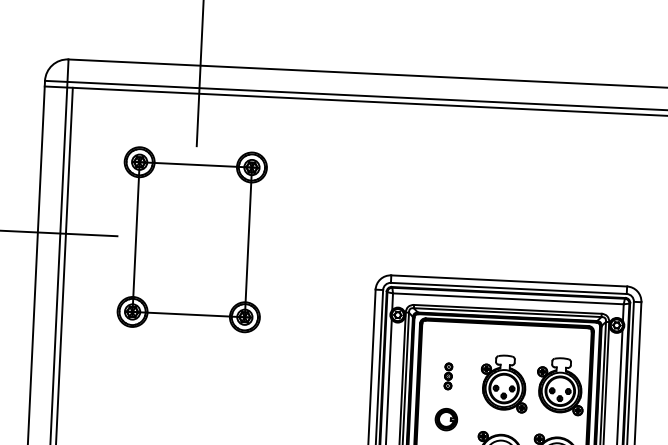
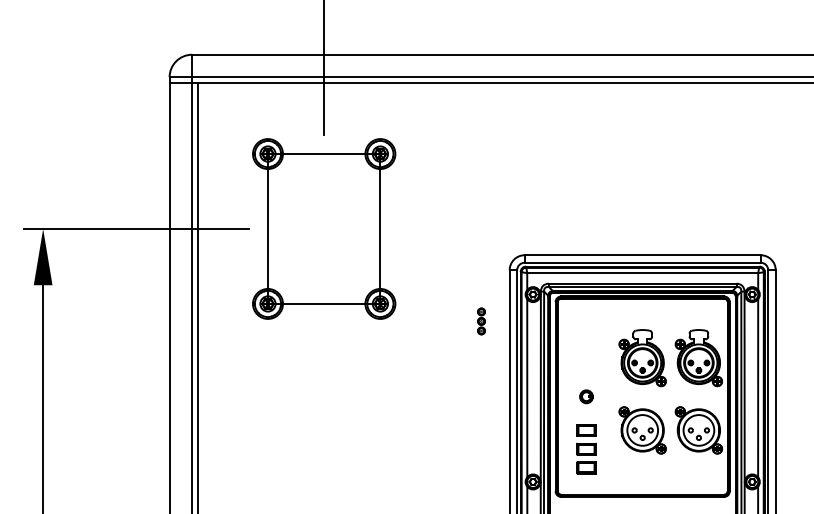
part: (448, 376) -> (481, 321), moved
part: (446, 419) -> (586, 396), size x0.6

